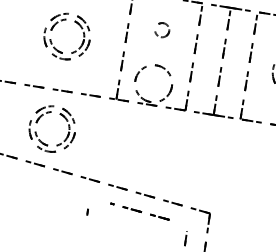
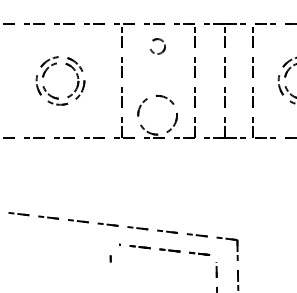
part: (162, 24) -> (156, 40), moved
part: (60, 115) -> (66, 163), removed
part: (139, 211) -> (164, 249), size x1.43

